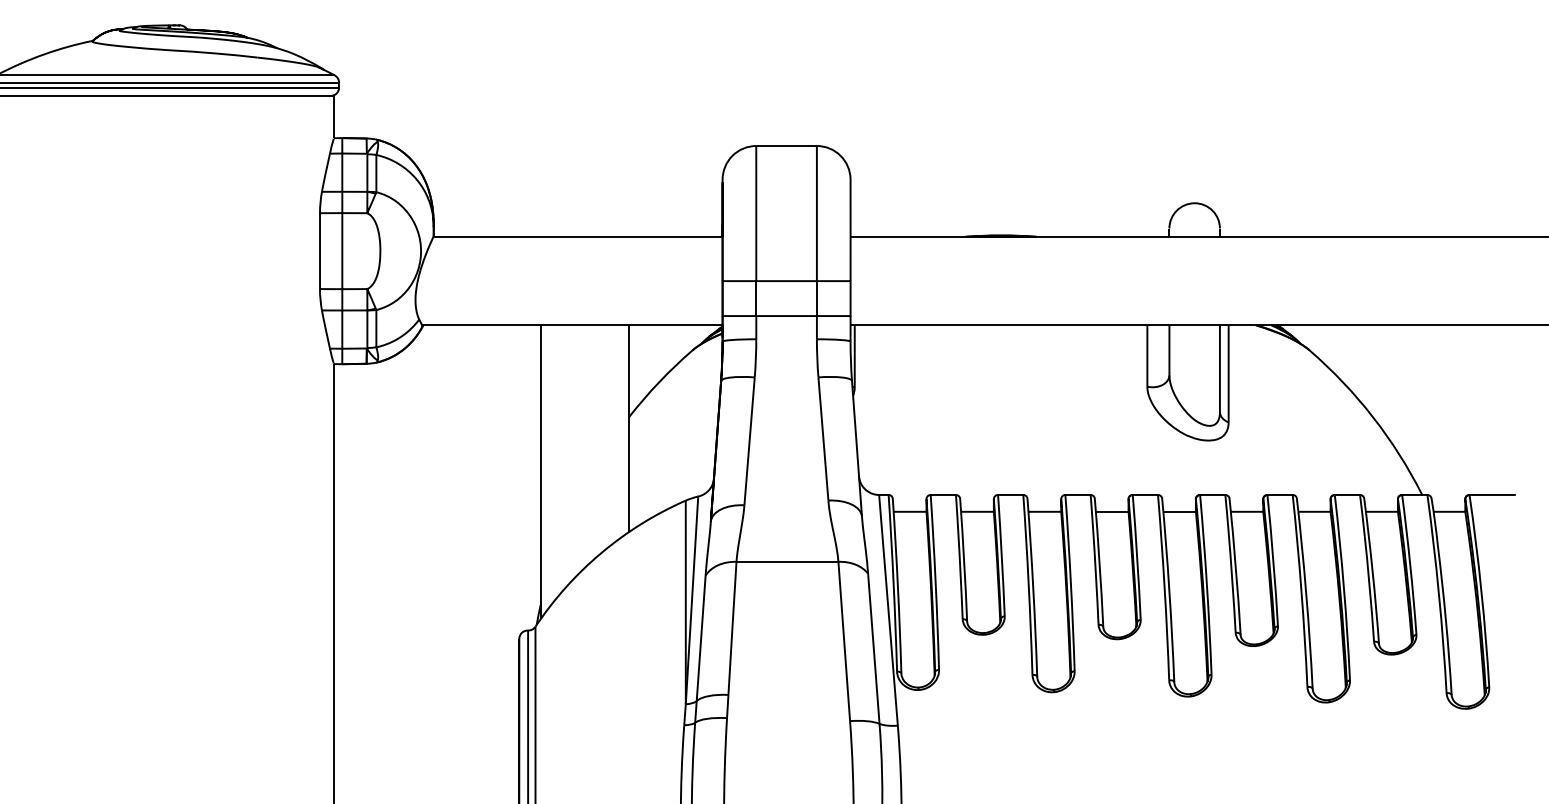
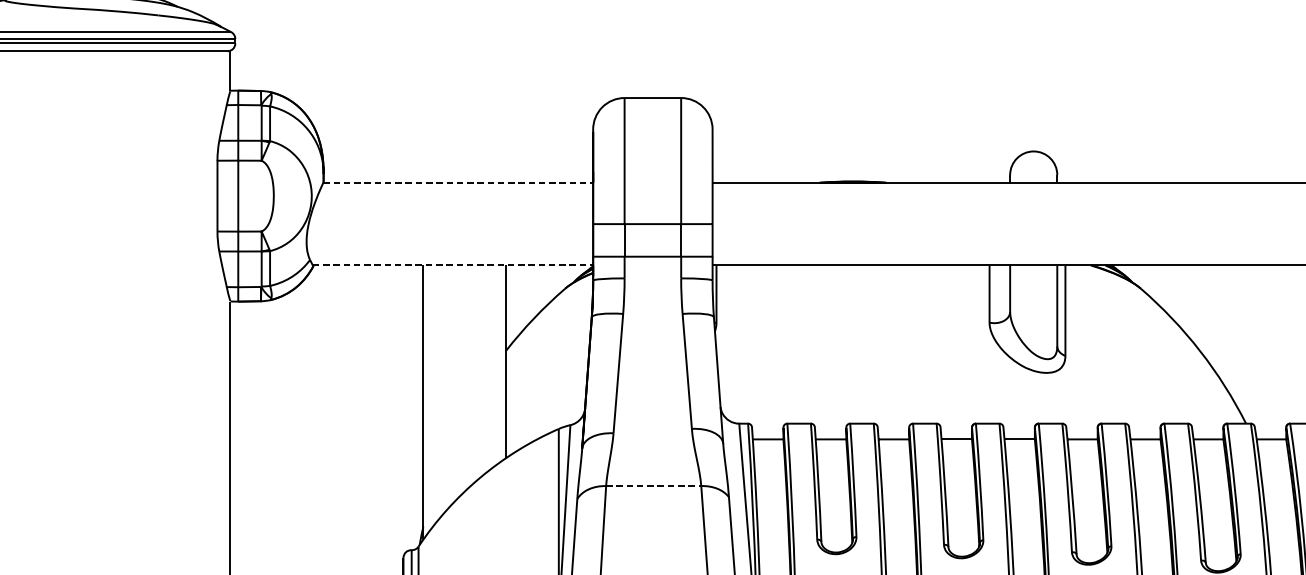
line: (578, 236) -> (458, 182), solid -> dashed
line: (572, 325) -> (453, 265), solid -> dashed
line: (787, 561) -> (653, 485), solid -> dashed

